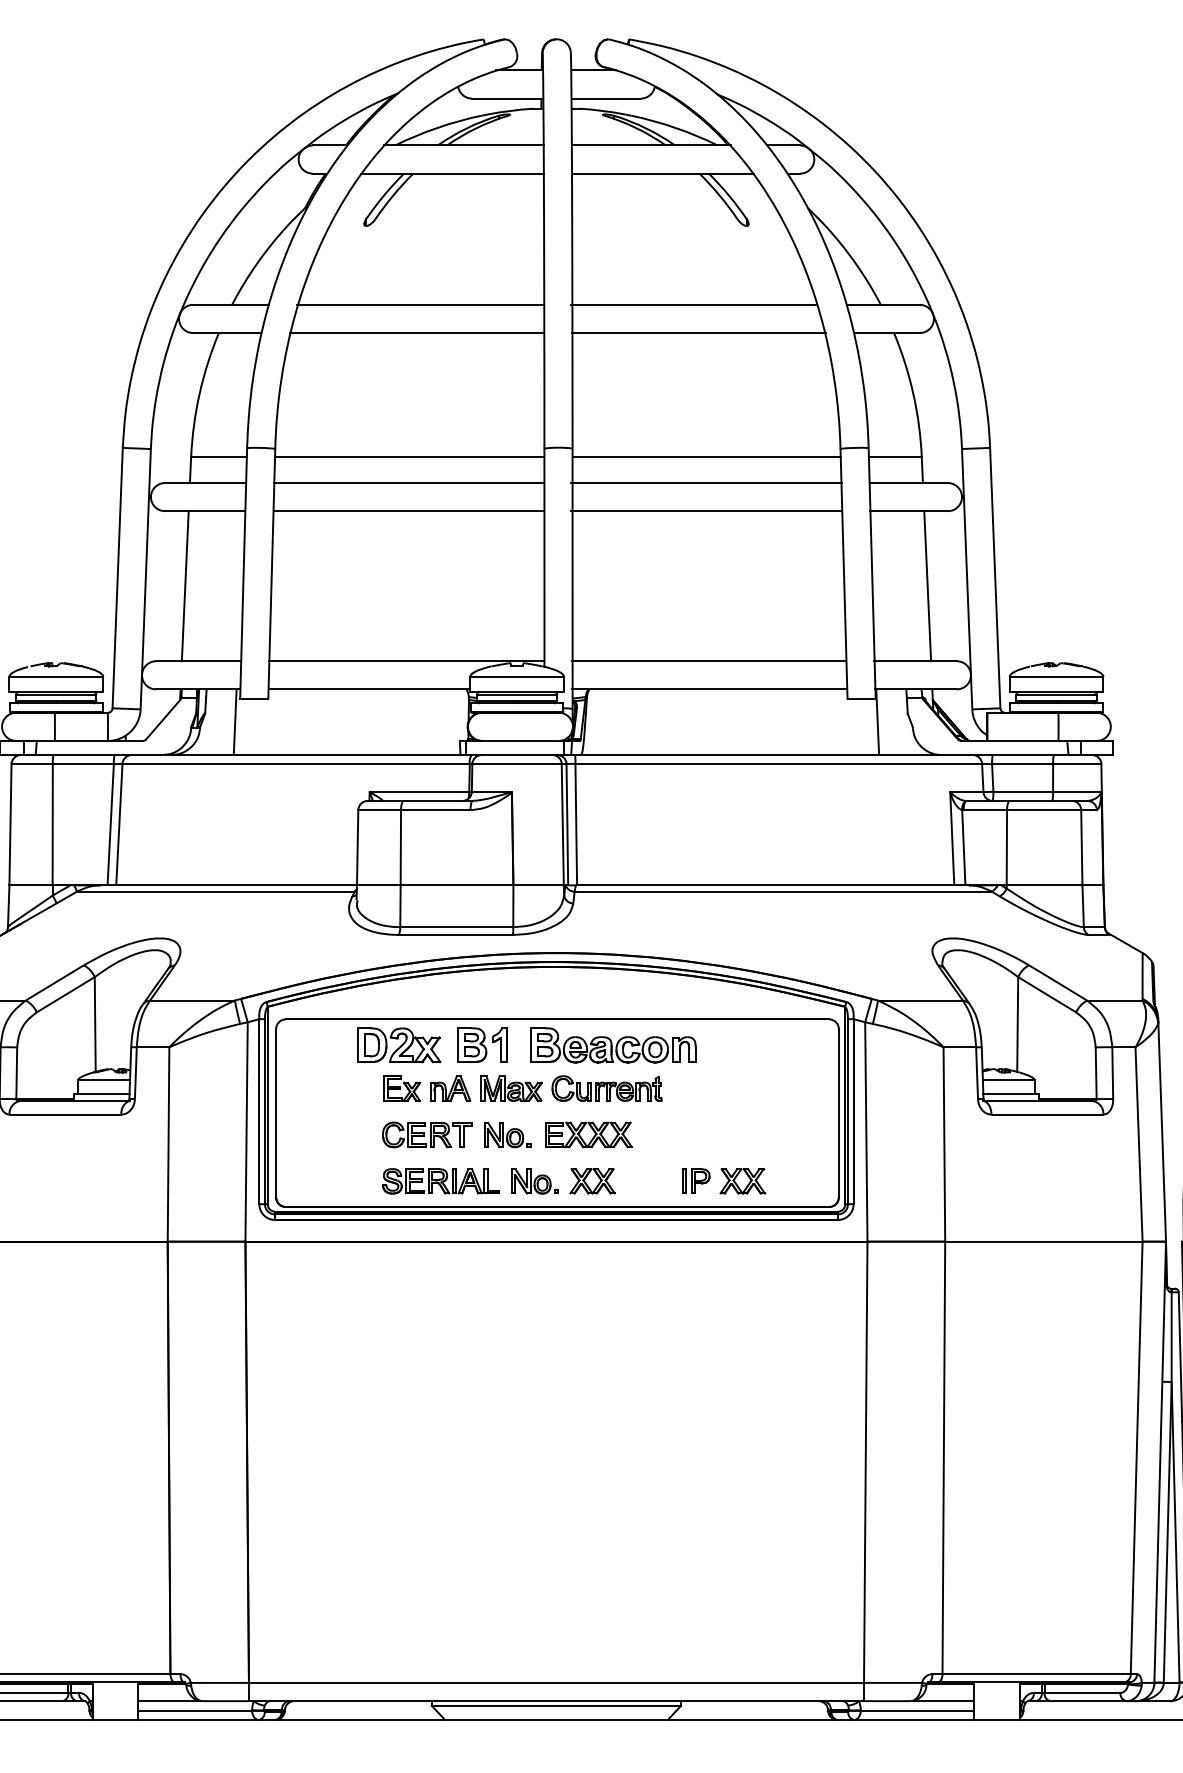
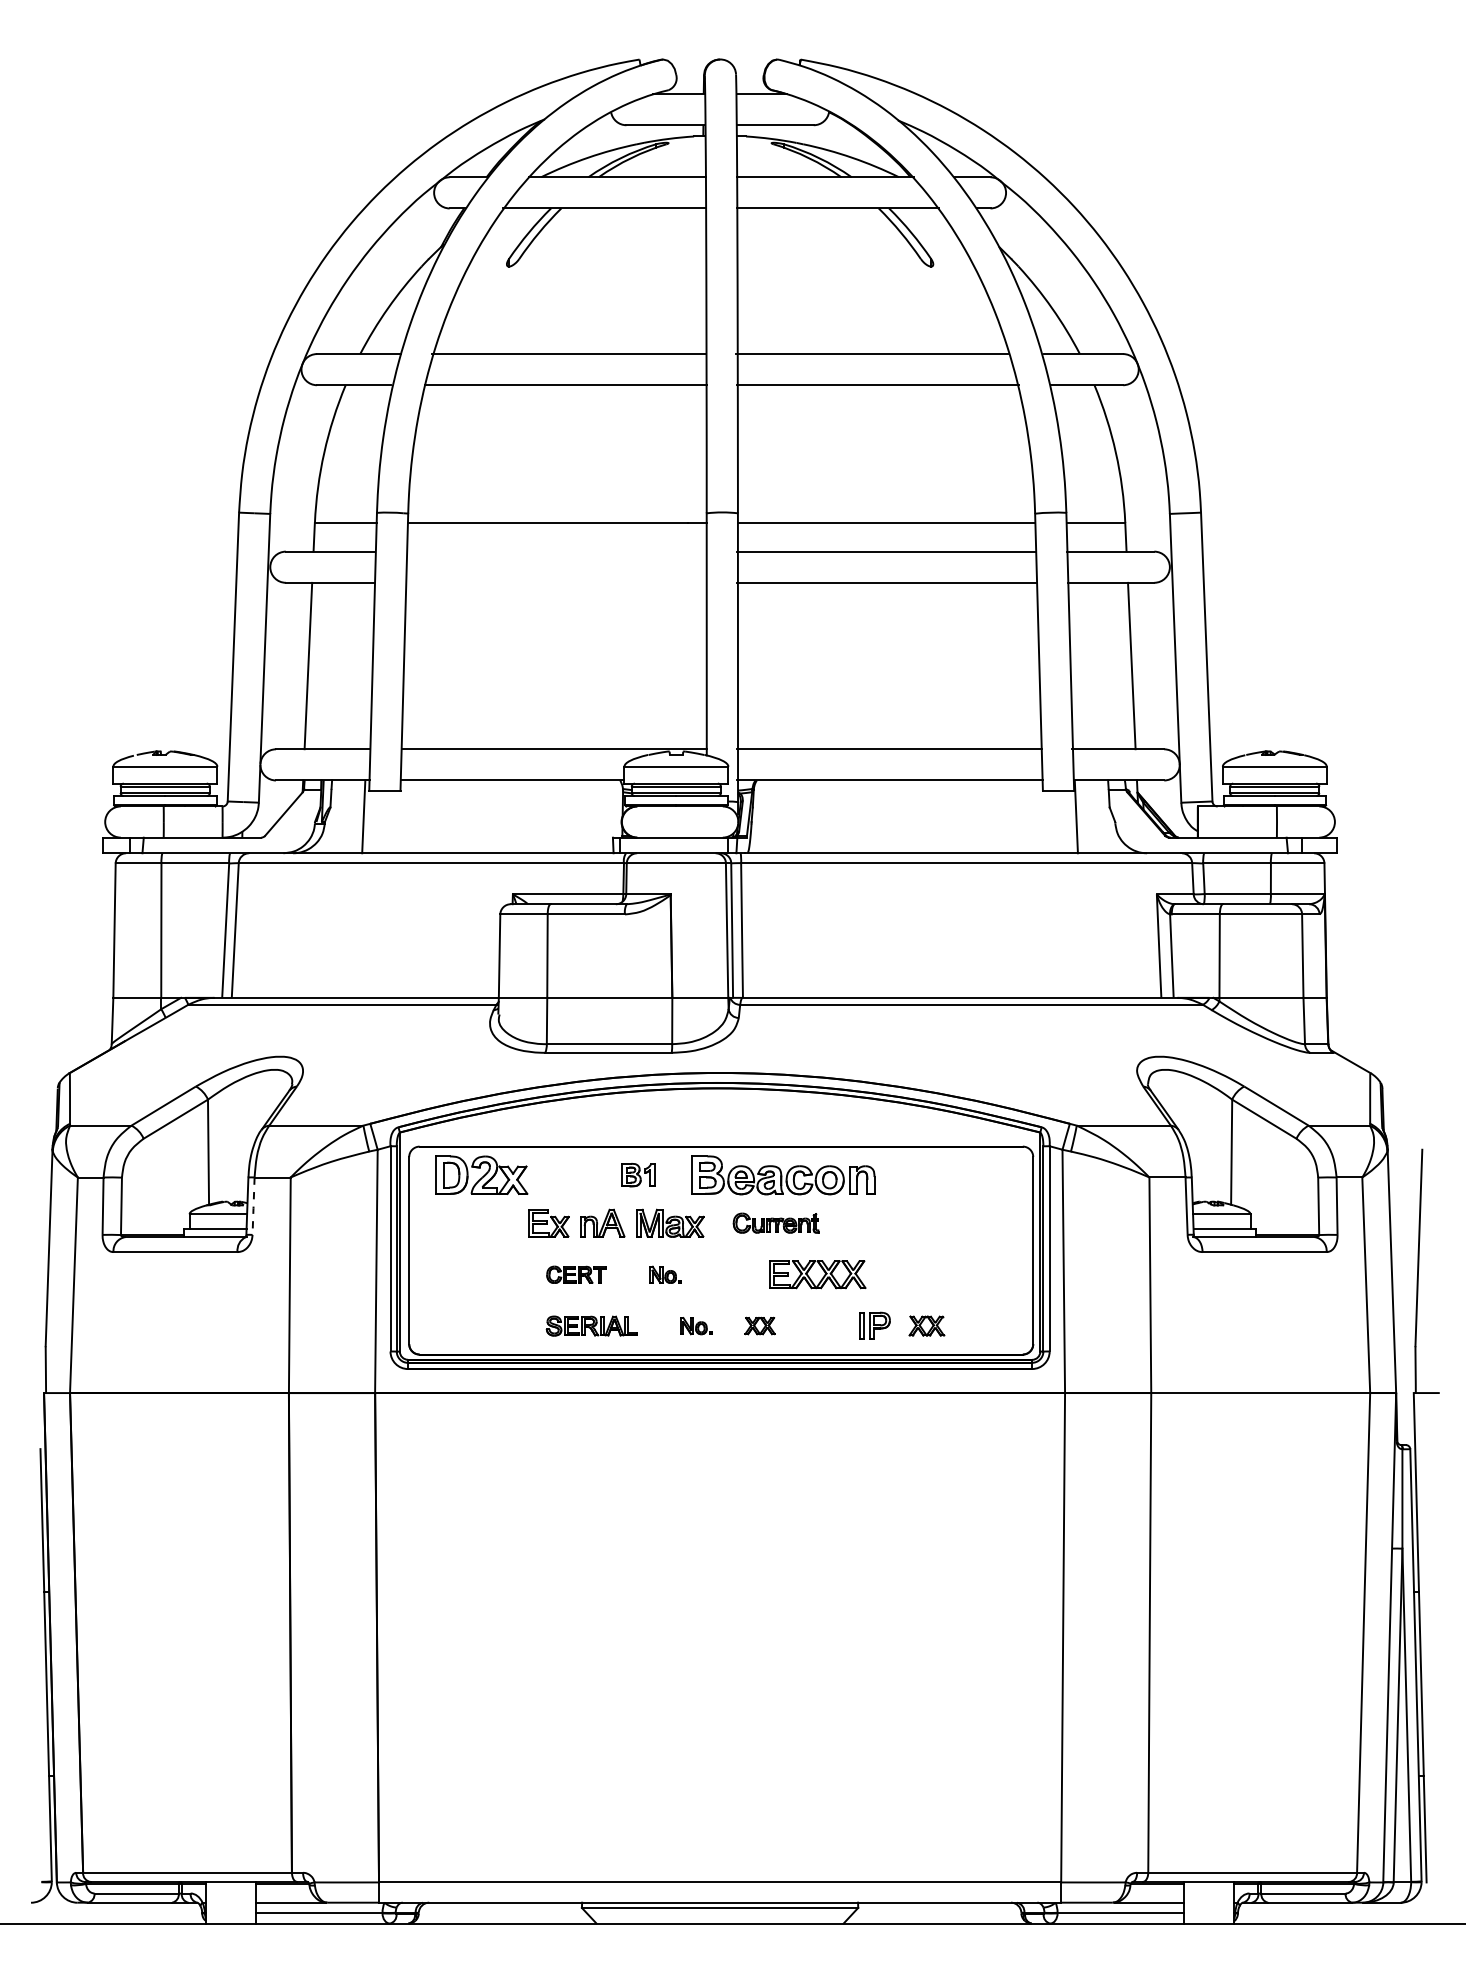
line: (408, 482) -> (556, 551), removed
line: (408, 510) -> (556, 582), removed
part: (399, 1044) -> (481, 1174), moved
part: (482, 1044) -> (638, 1174), size x0.6
line: (135, 1073) -> (253, 1206), solid -> dashed
part: (606, 1087) -> (775, 1222), size x0.7
part: (427, 1134) -> (576, 1274), size x0.6
part: (507, 1134) -> (665, 1274), size x0.6
part: (588, 1134) -> (817, 1274), moved
part: (440, 1180) -> (591, 1325), size x0.7
part: (535, 1180) -> (696, 1325), size x0.6
part: (592, 1180) -> (759, 1325), size x0.6
part: (742, 1180) -> (926, 1325), size x0.7

